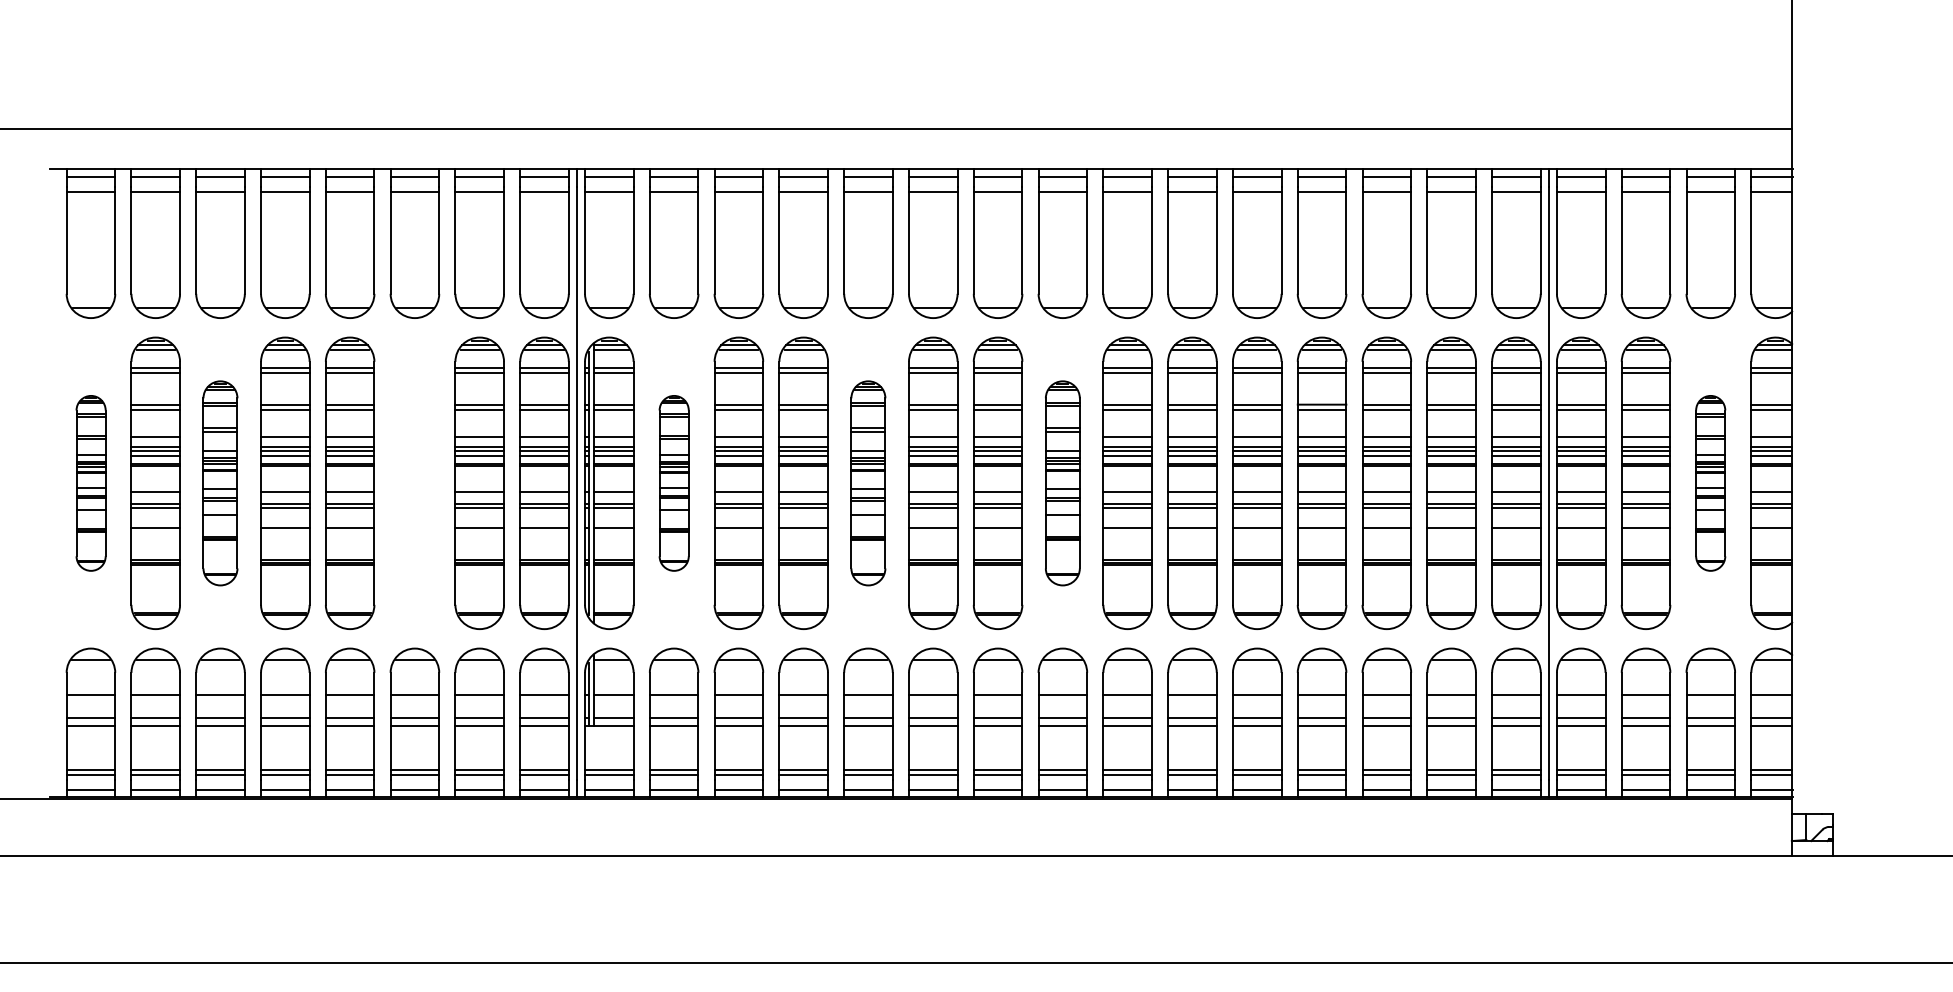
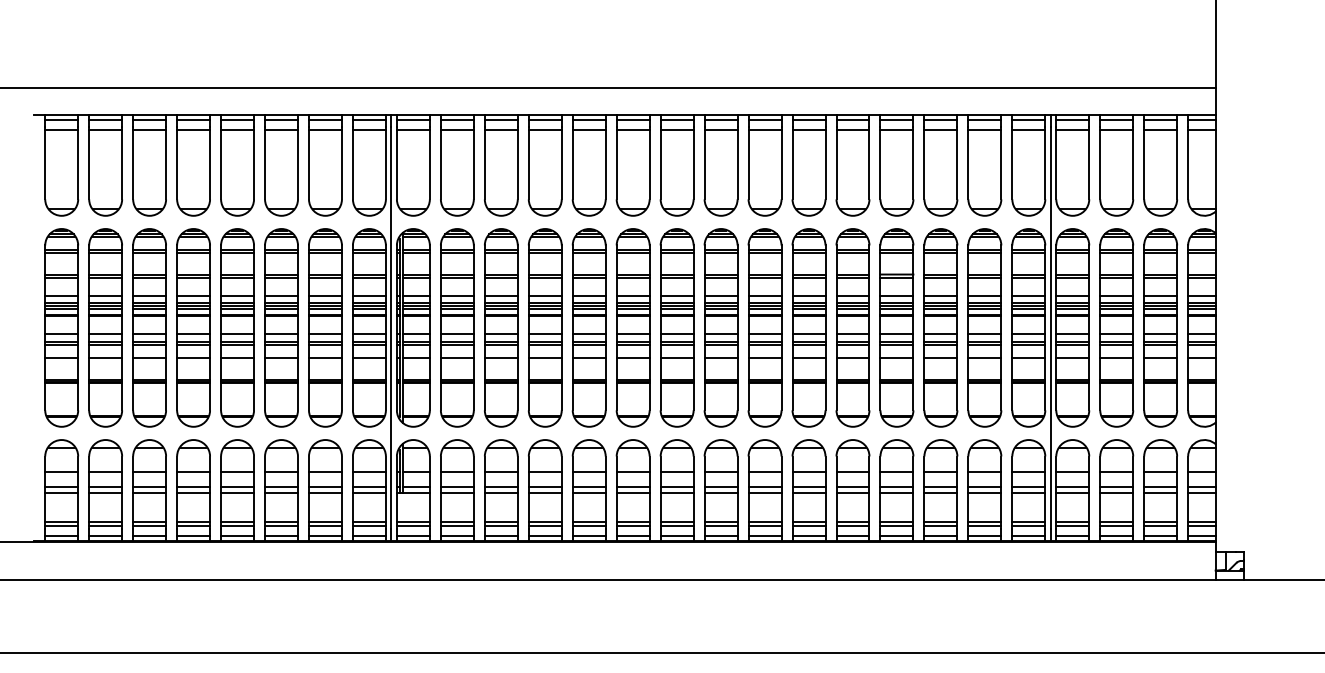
part: (90, 482) -> (61, 327), size x1.67
part: (220, 482) -> (149, 327), size x1.43
part: (414, 482) -> (281, 327), added
part: (674, 482) -> (457, 327), size x1.67
part: (867, 482) -> (588, 327), size x1.43
part: (1061, 482) -> (720, 327), size x1.43
part: (1710, 482) -> (1160, 327), size x1.67

